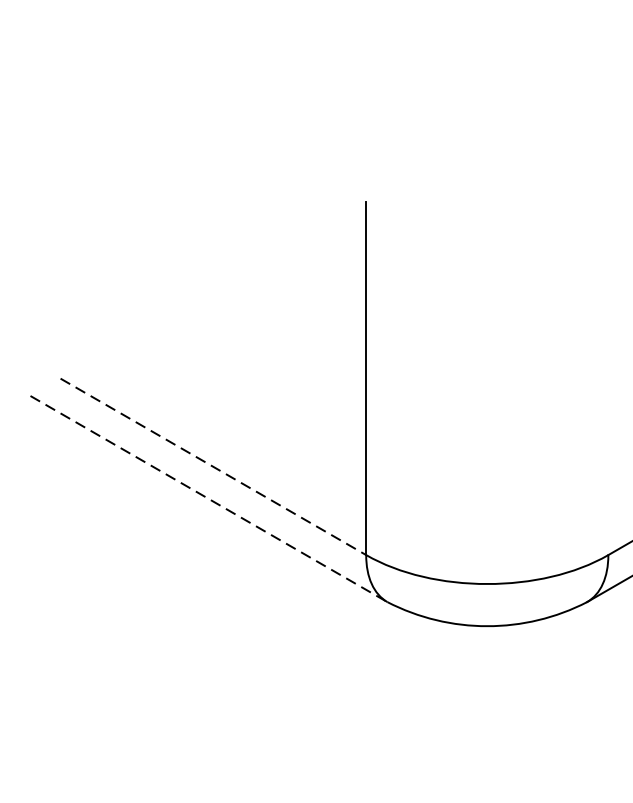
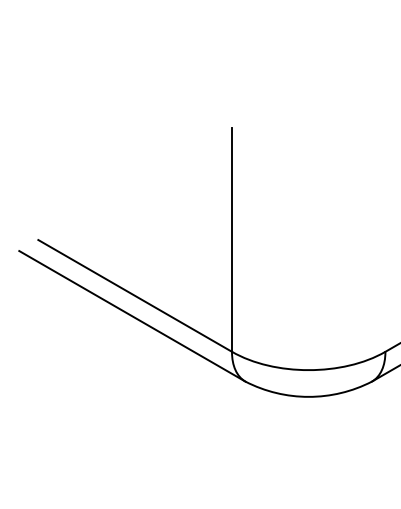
line: (213, 466) -> (135, 295), dashed -> solid
line: (209, 499) -> (132, 316), dashed -> solid

